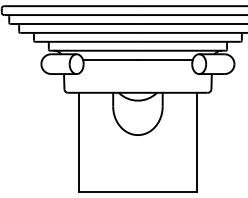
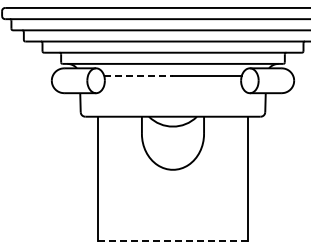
line: (111, 60) -> (139, 76), solid -> dashed
line: (137, 192) -> (172, 241), solid -> dashed

